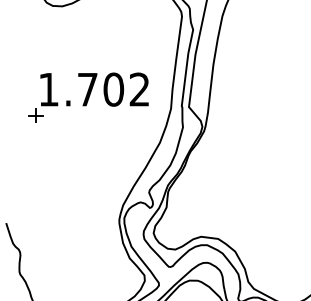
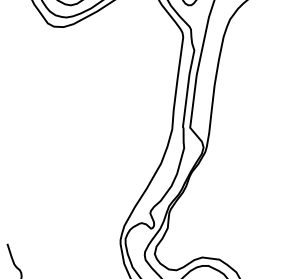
part: (88, 97) -> (89, 118), removed

